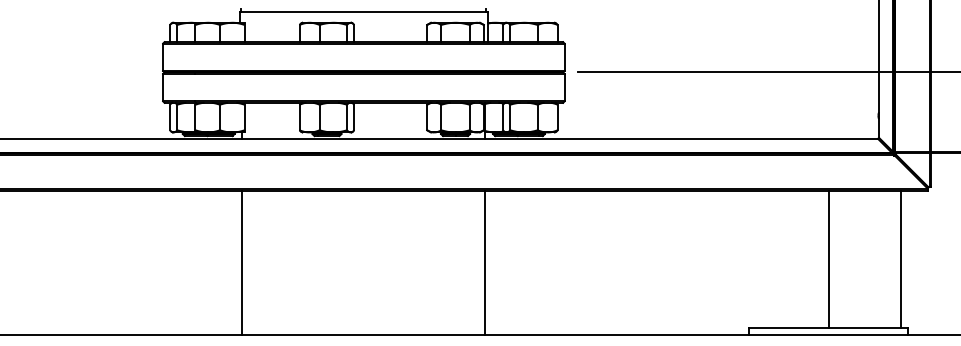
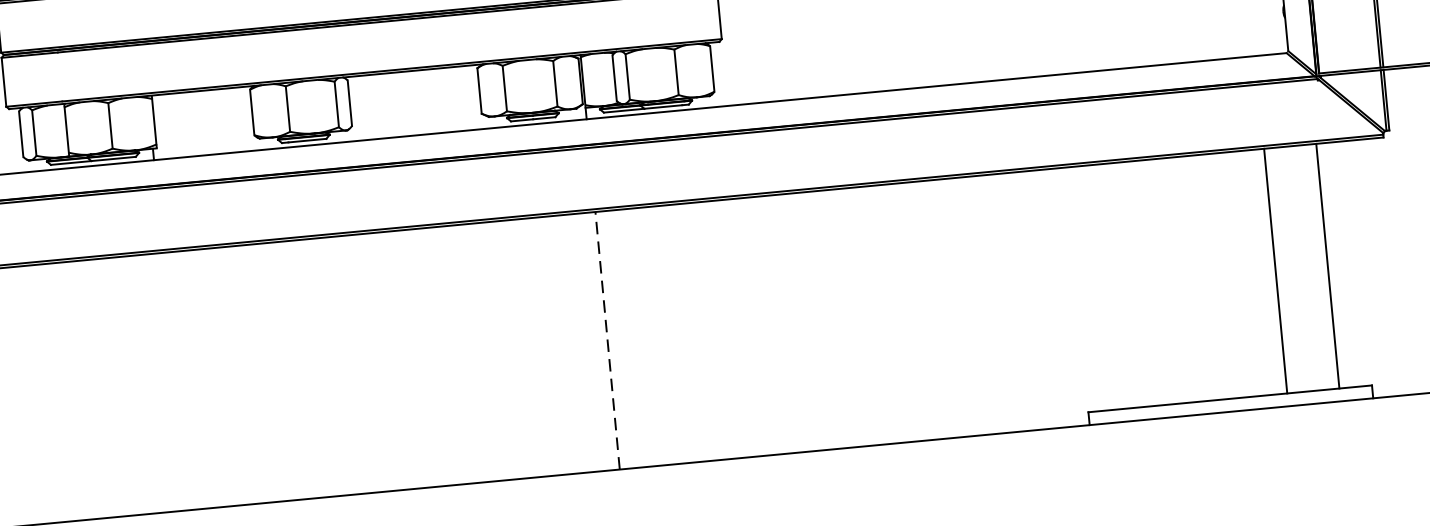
line: (828, 259) -> (1275, 271), moved
line: (900, 259) -> (1327, 266), moved
line: (242, 262) -> (174, 380), removed
line: (485, 262) -> (607, 339), solid -> dashed

